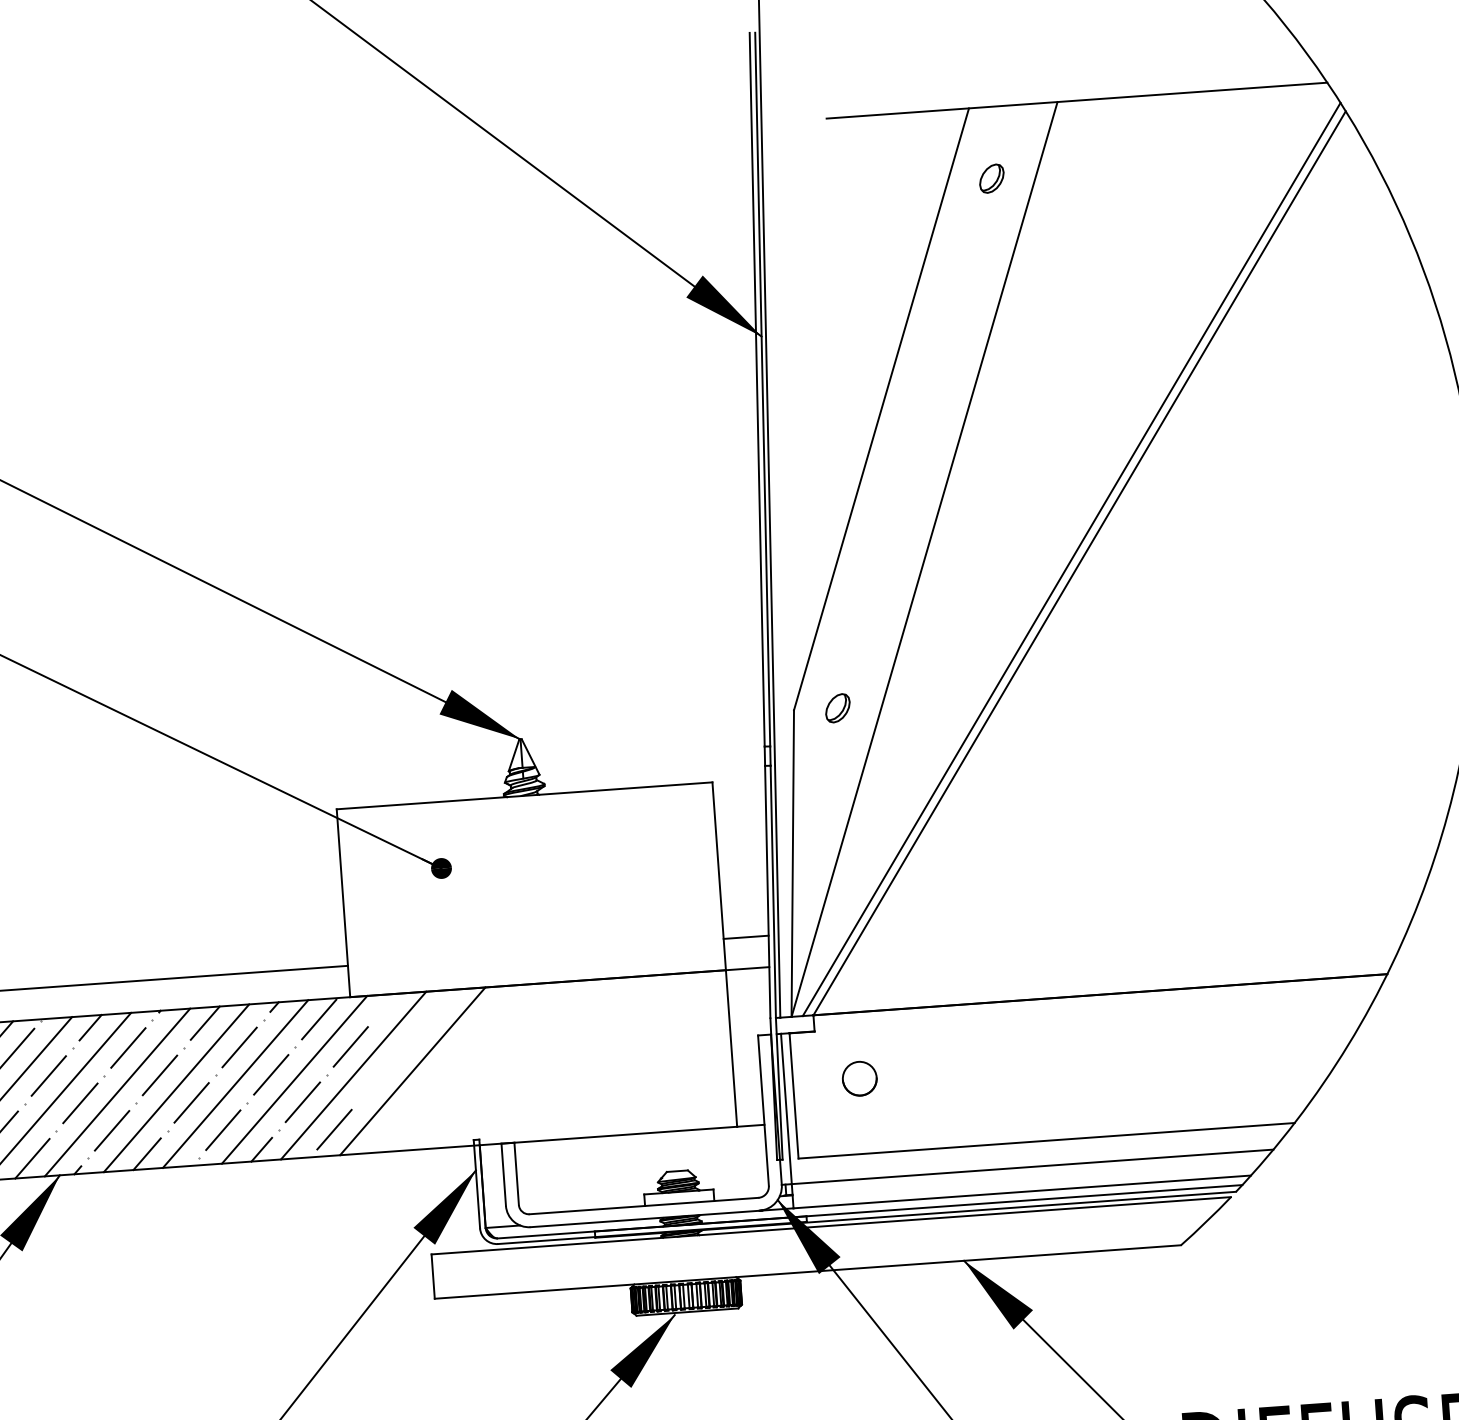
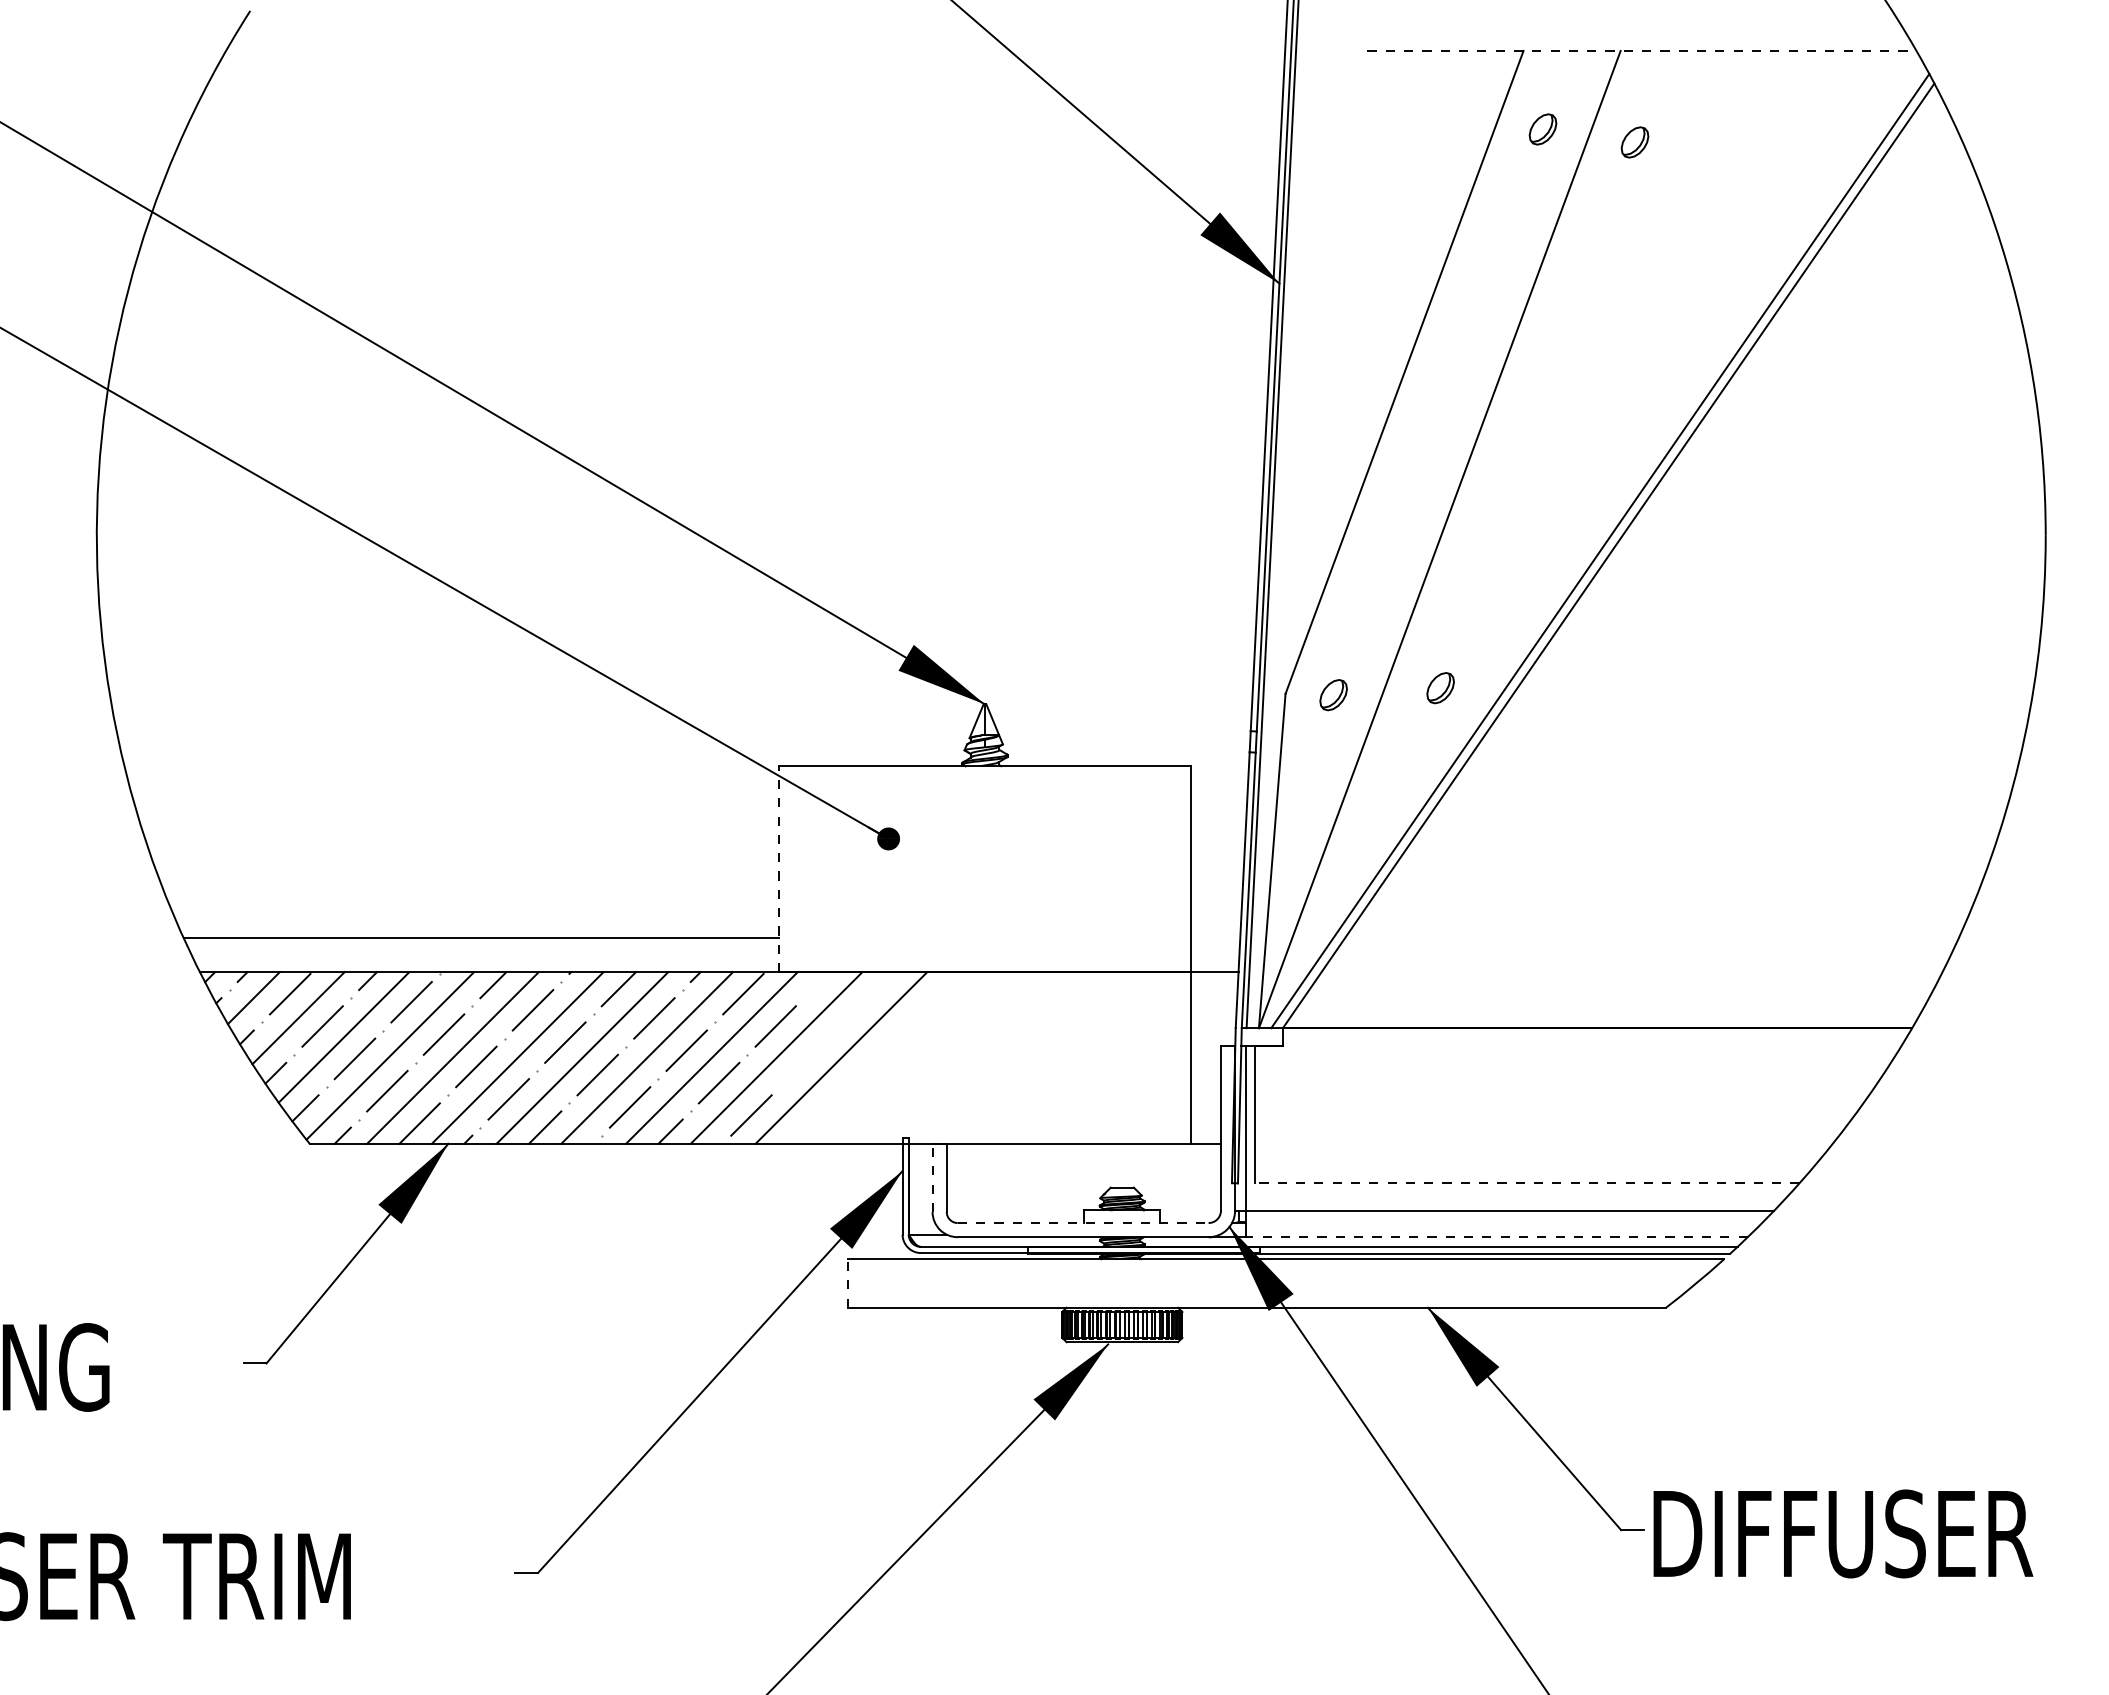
line: (1076, 100) -> (1641, 50), solid -> dashed
part: (1076, 184) -> (1634, 142), added
part: (934, 695) -> (1440, 688), added
line: (343, 903) -> (778, 869), solid -> dashed
line: (746, 937) -> (1215, 937), removed
circle: (859, 1078) -> (1328, 1100), removed
line: (1046, 1140) -> (1527, 1183), solid -> dashed
line: (503, 1174) -> (932, 1177), solid -> dashed
line: (1021, 1192) -> (1496, 1237), solid -> dashed
line: (644, 1206) -> (1083, 1223), solid -> dashed
line: (432, 1275) -> (847, 1282), solid -> dashed

